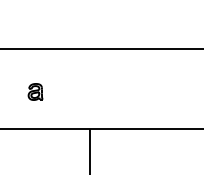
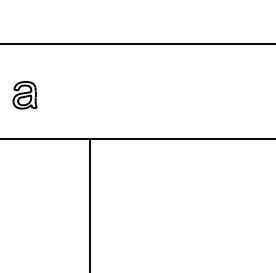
part: (35, 91) -> (24, 94), size x1.4

